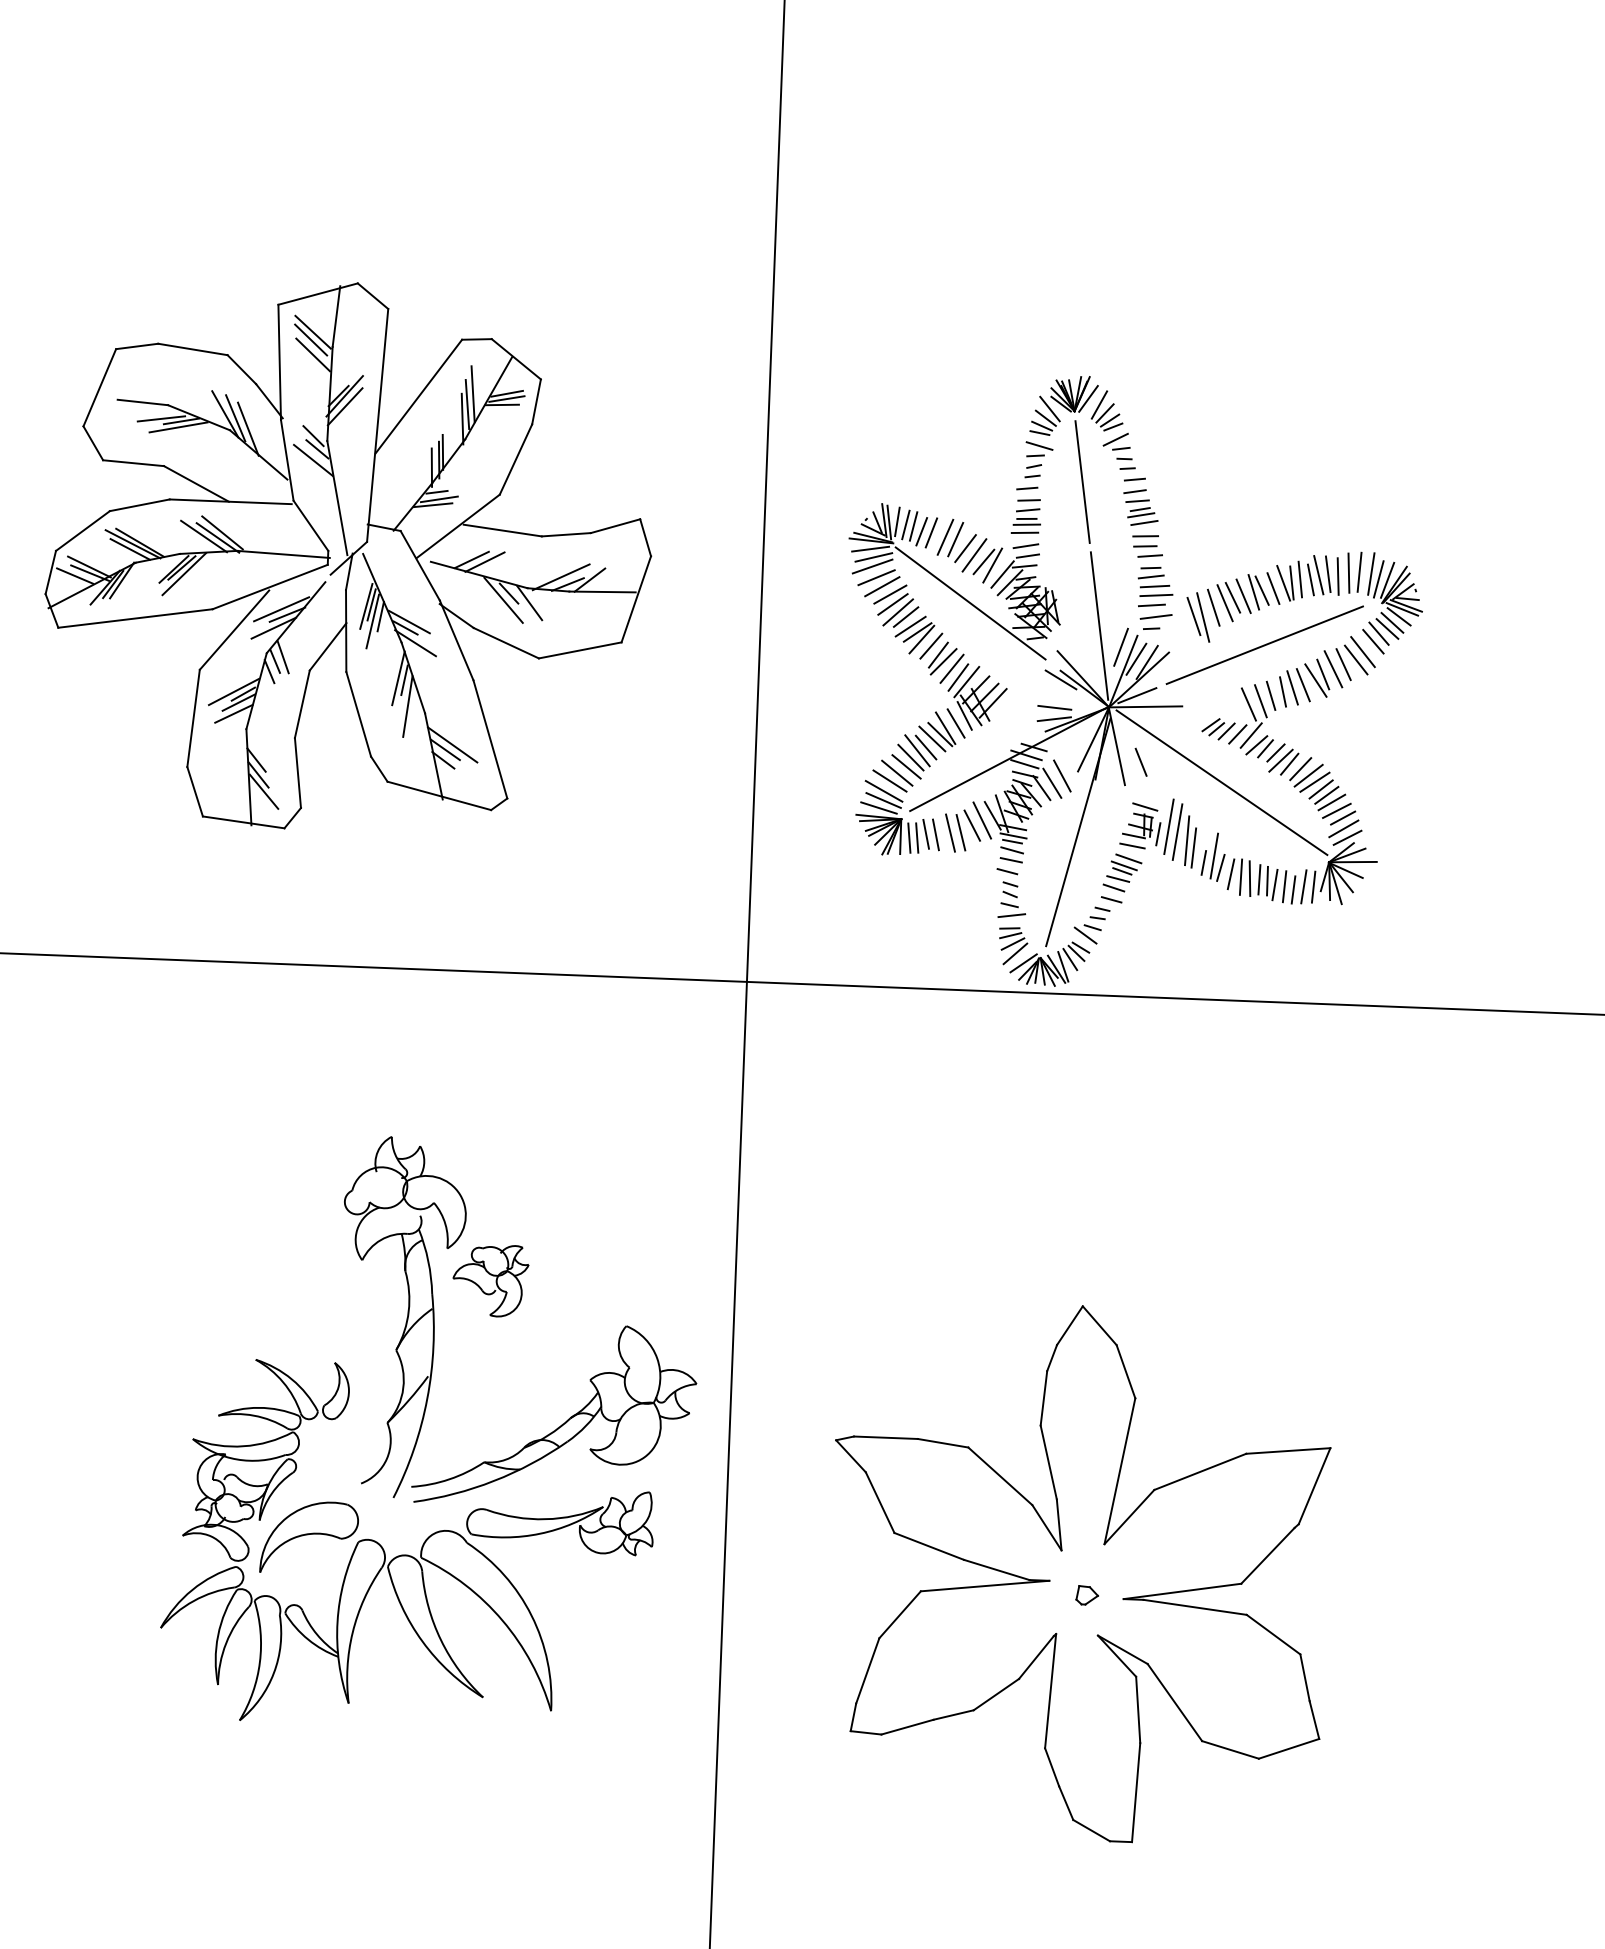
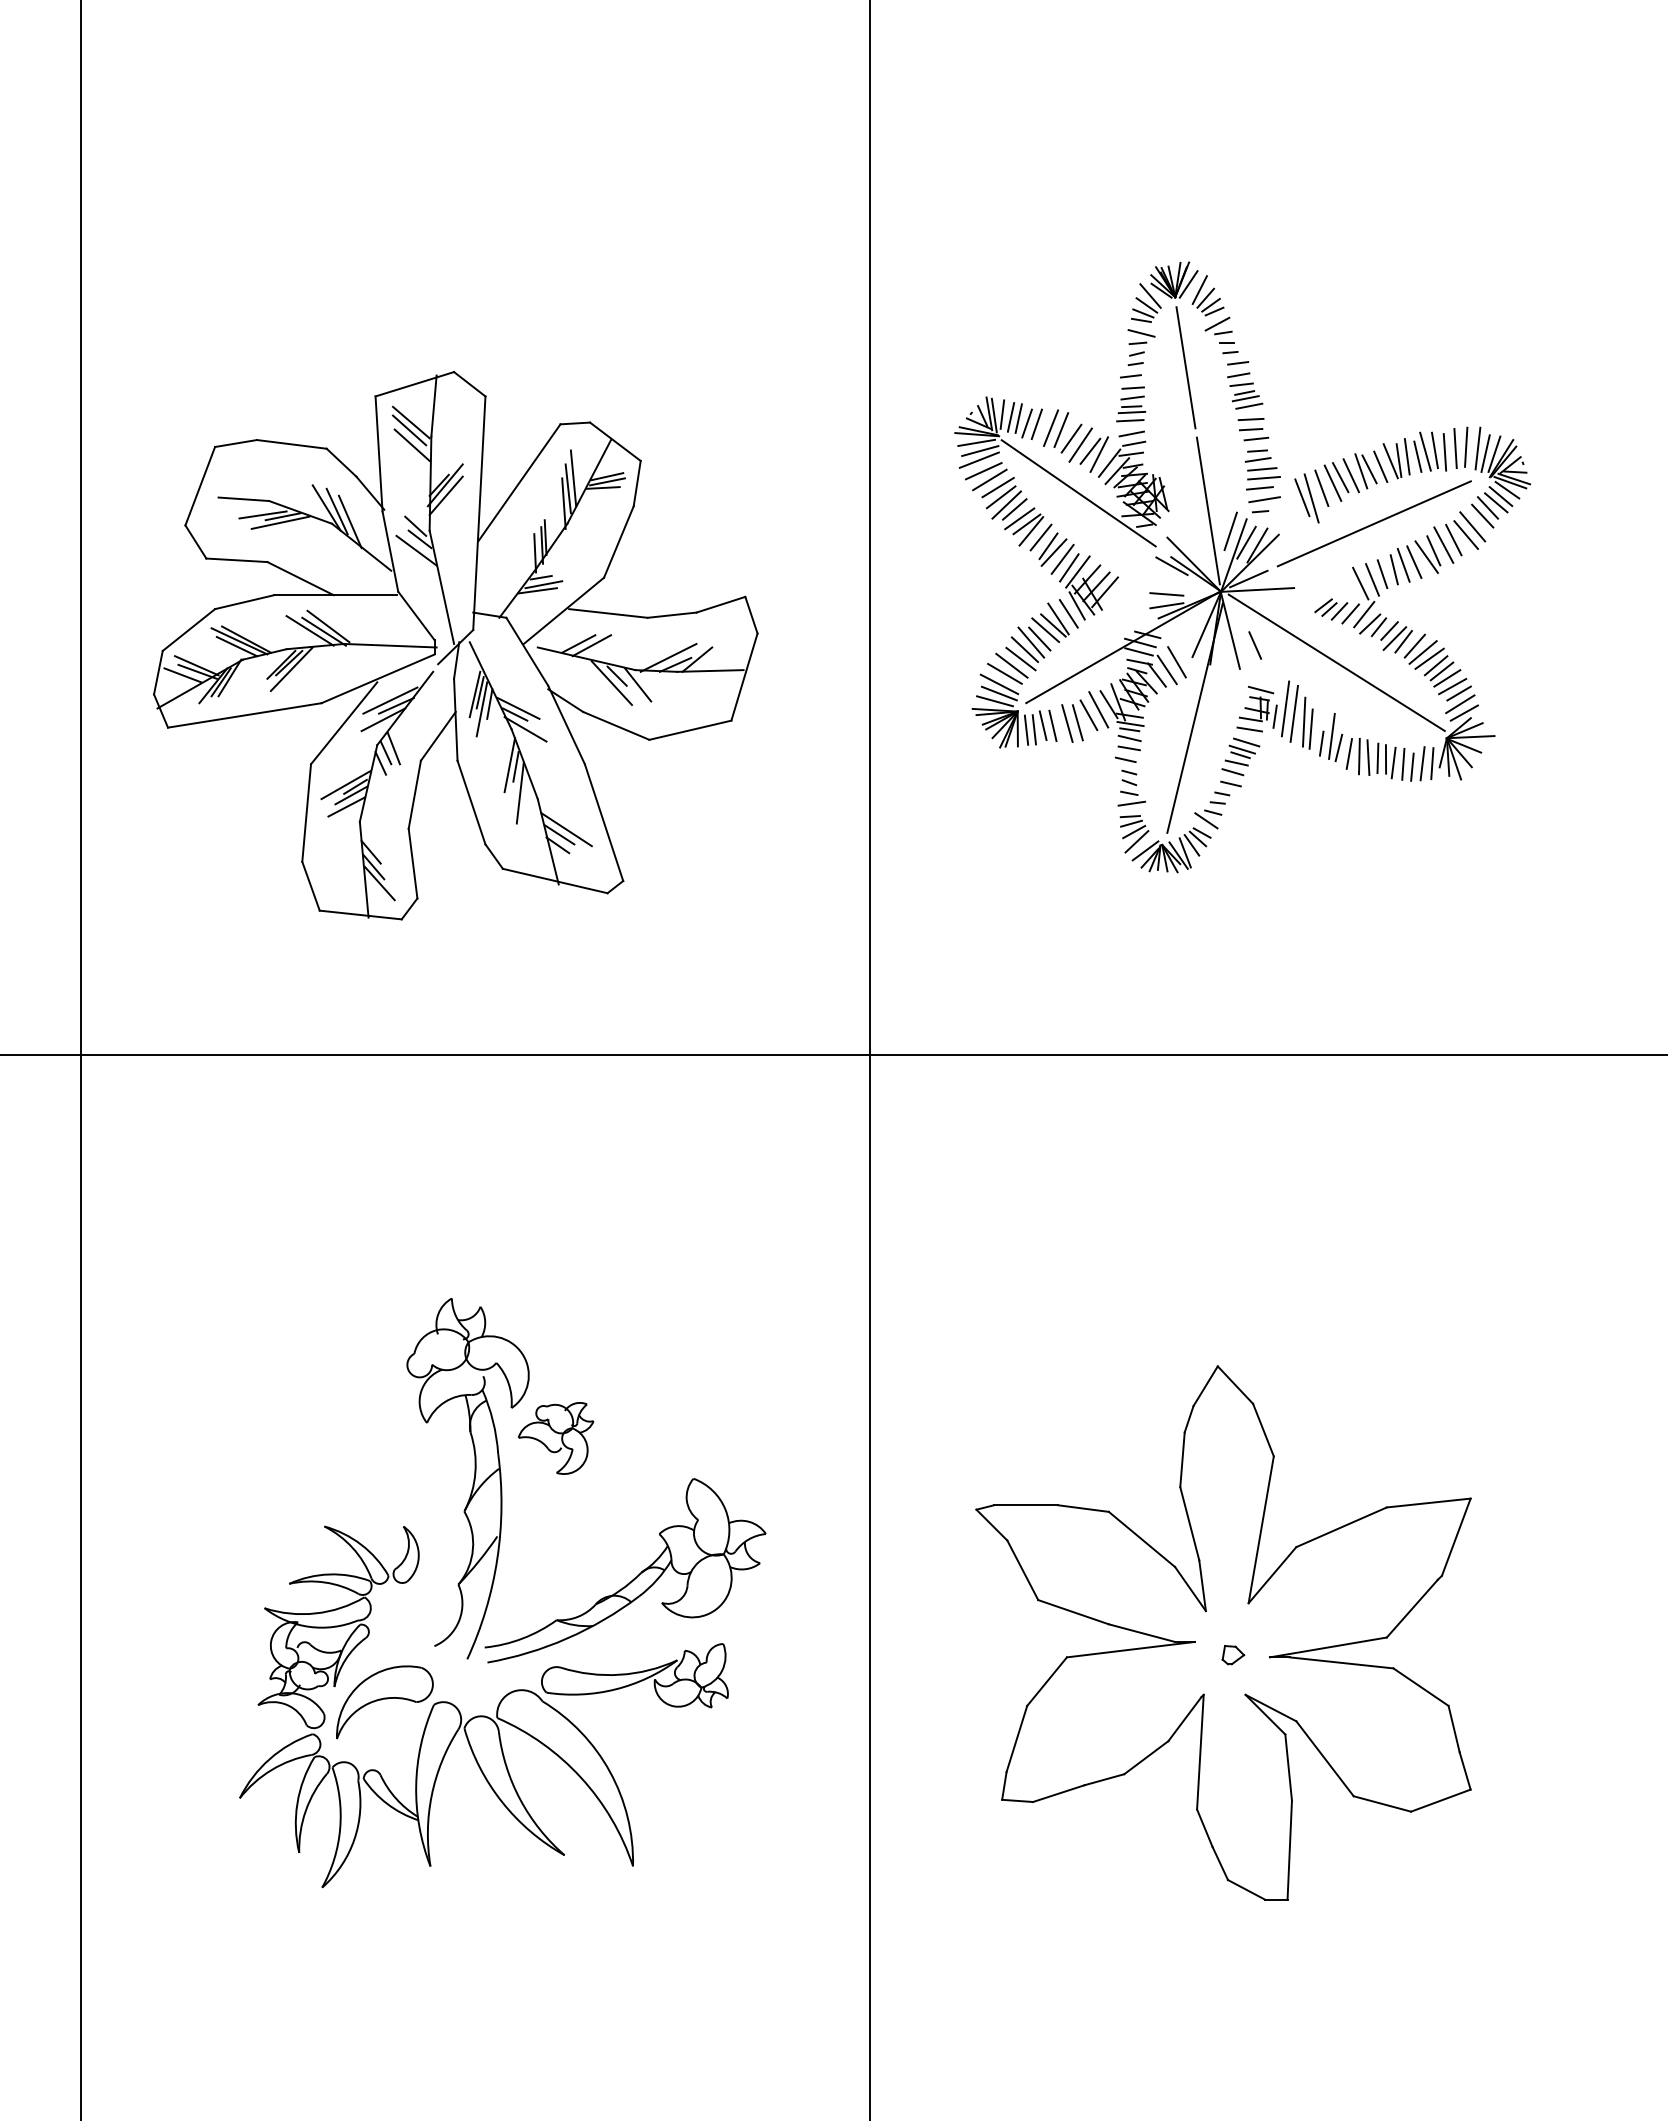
part: (1131, 683) -> (1242, 567), moved
part: (421, 1430) -> (492, 1590), moved

